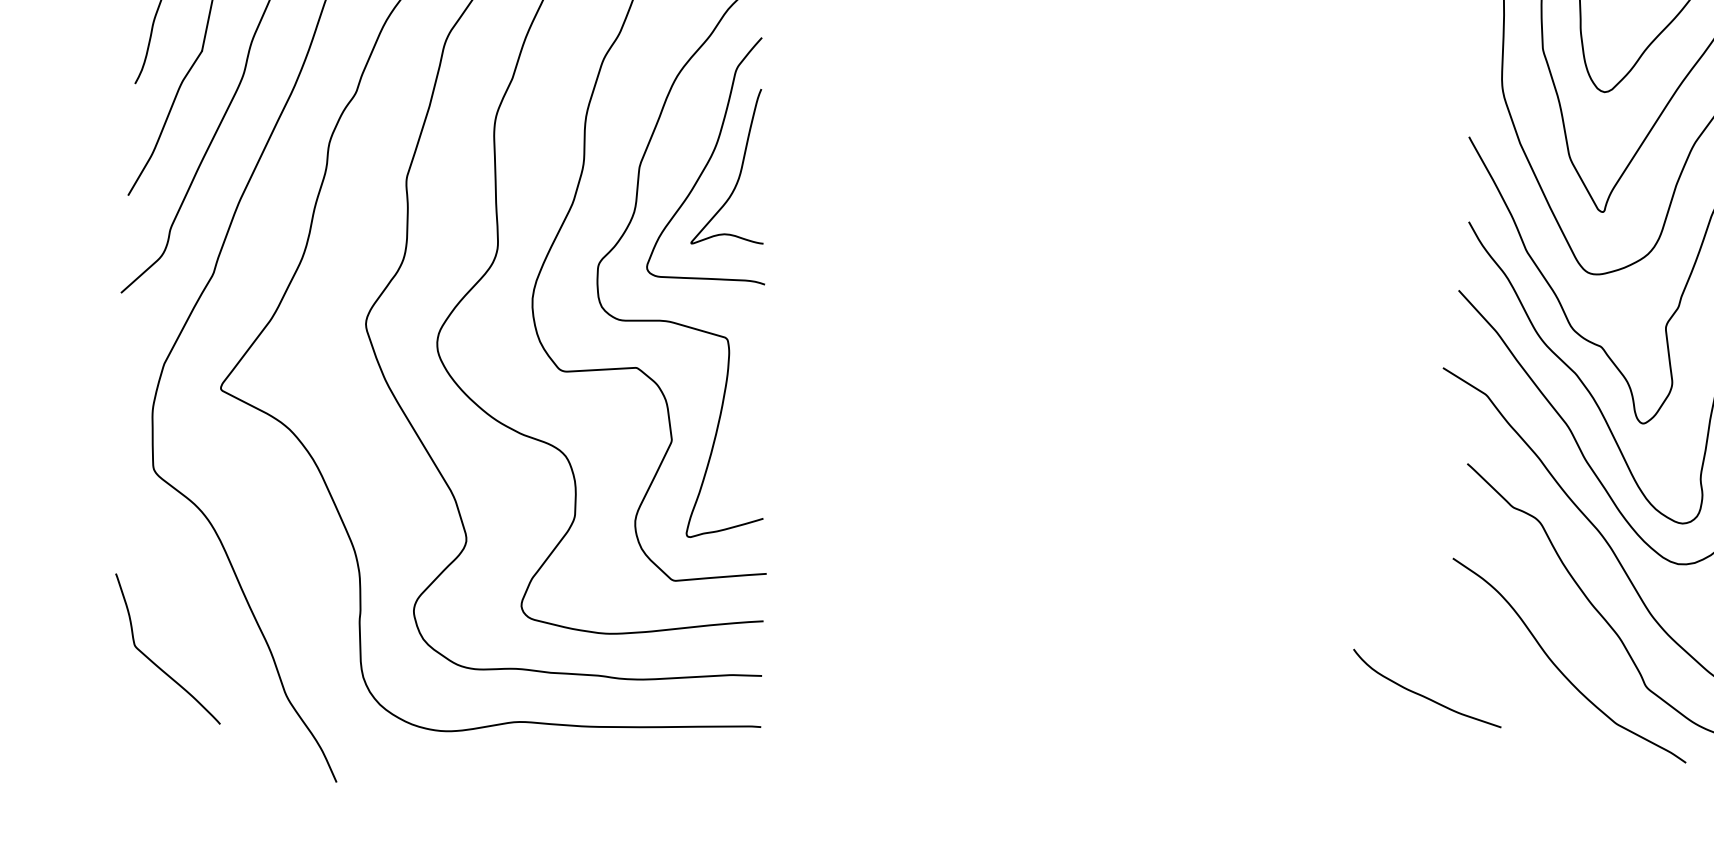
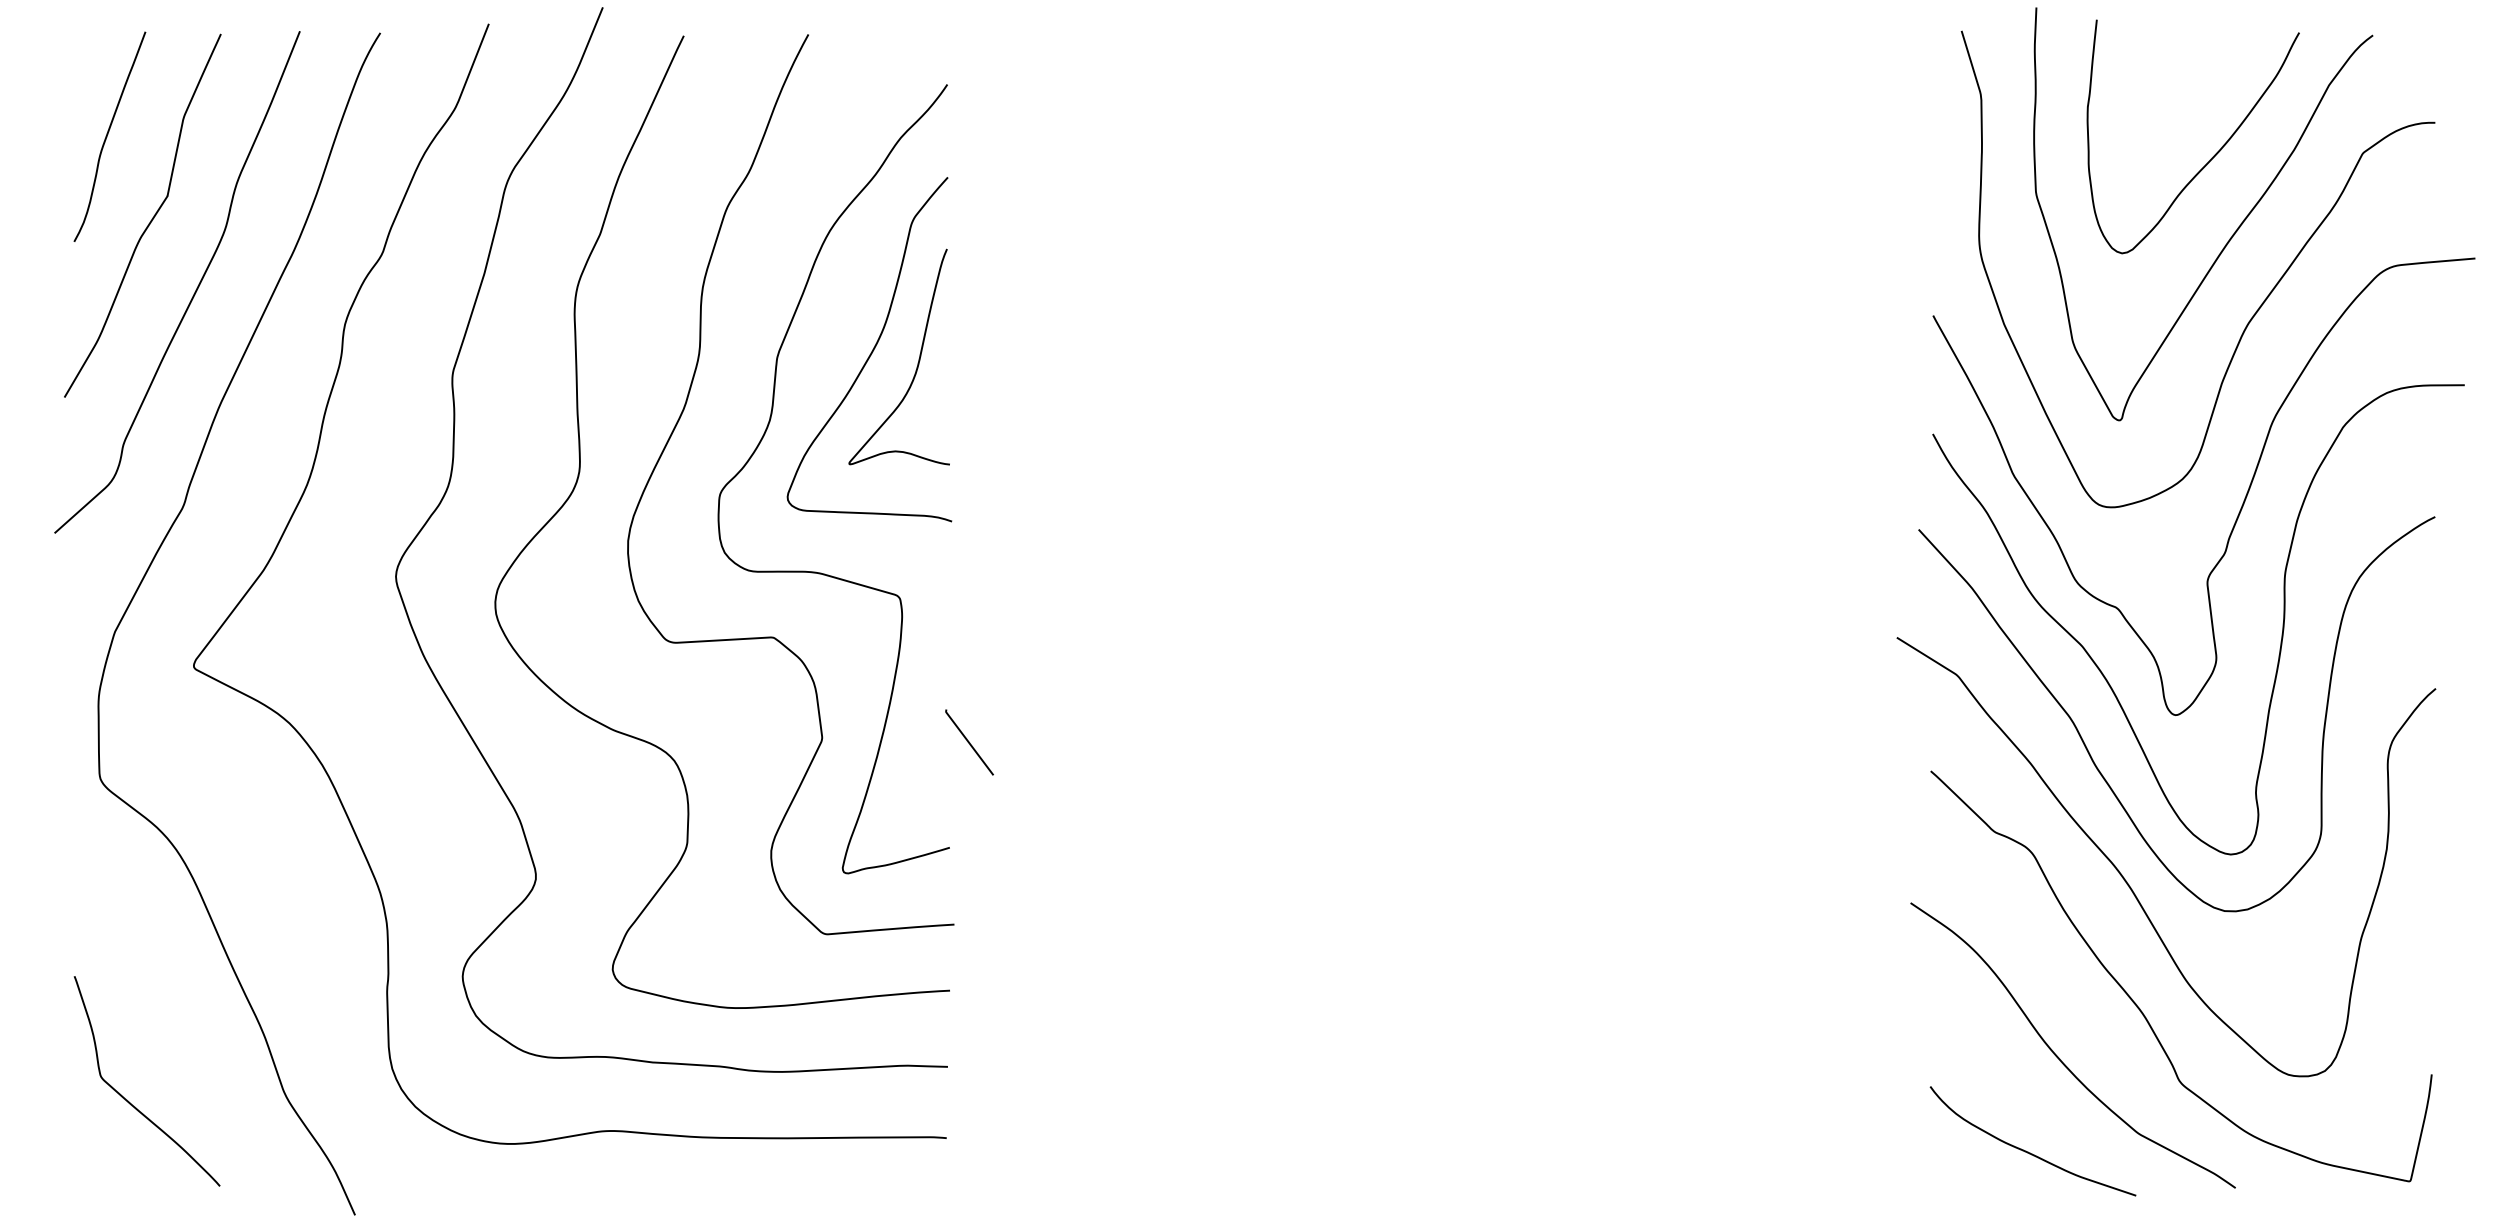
curve: (777, 443) -> (969, 742), added
curve: (153, 662) -> (127, 1099), moved
curve: (1424, 695) -> (2028, 1151), moved

